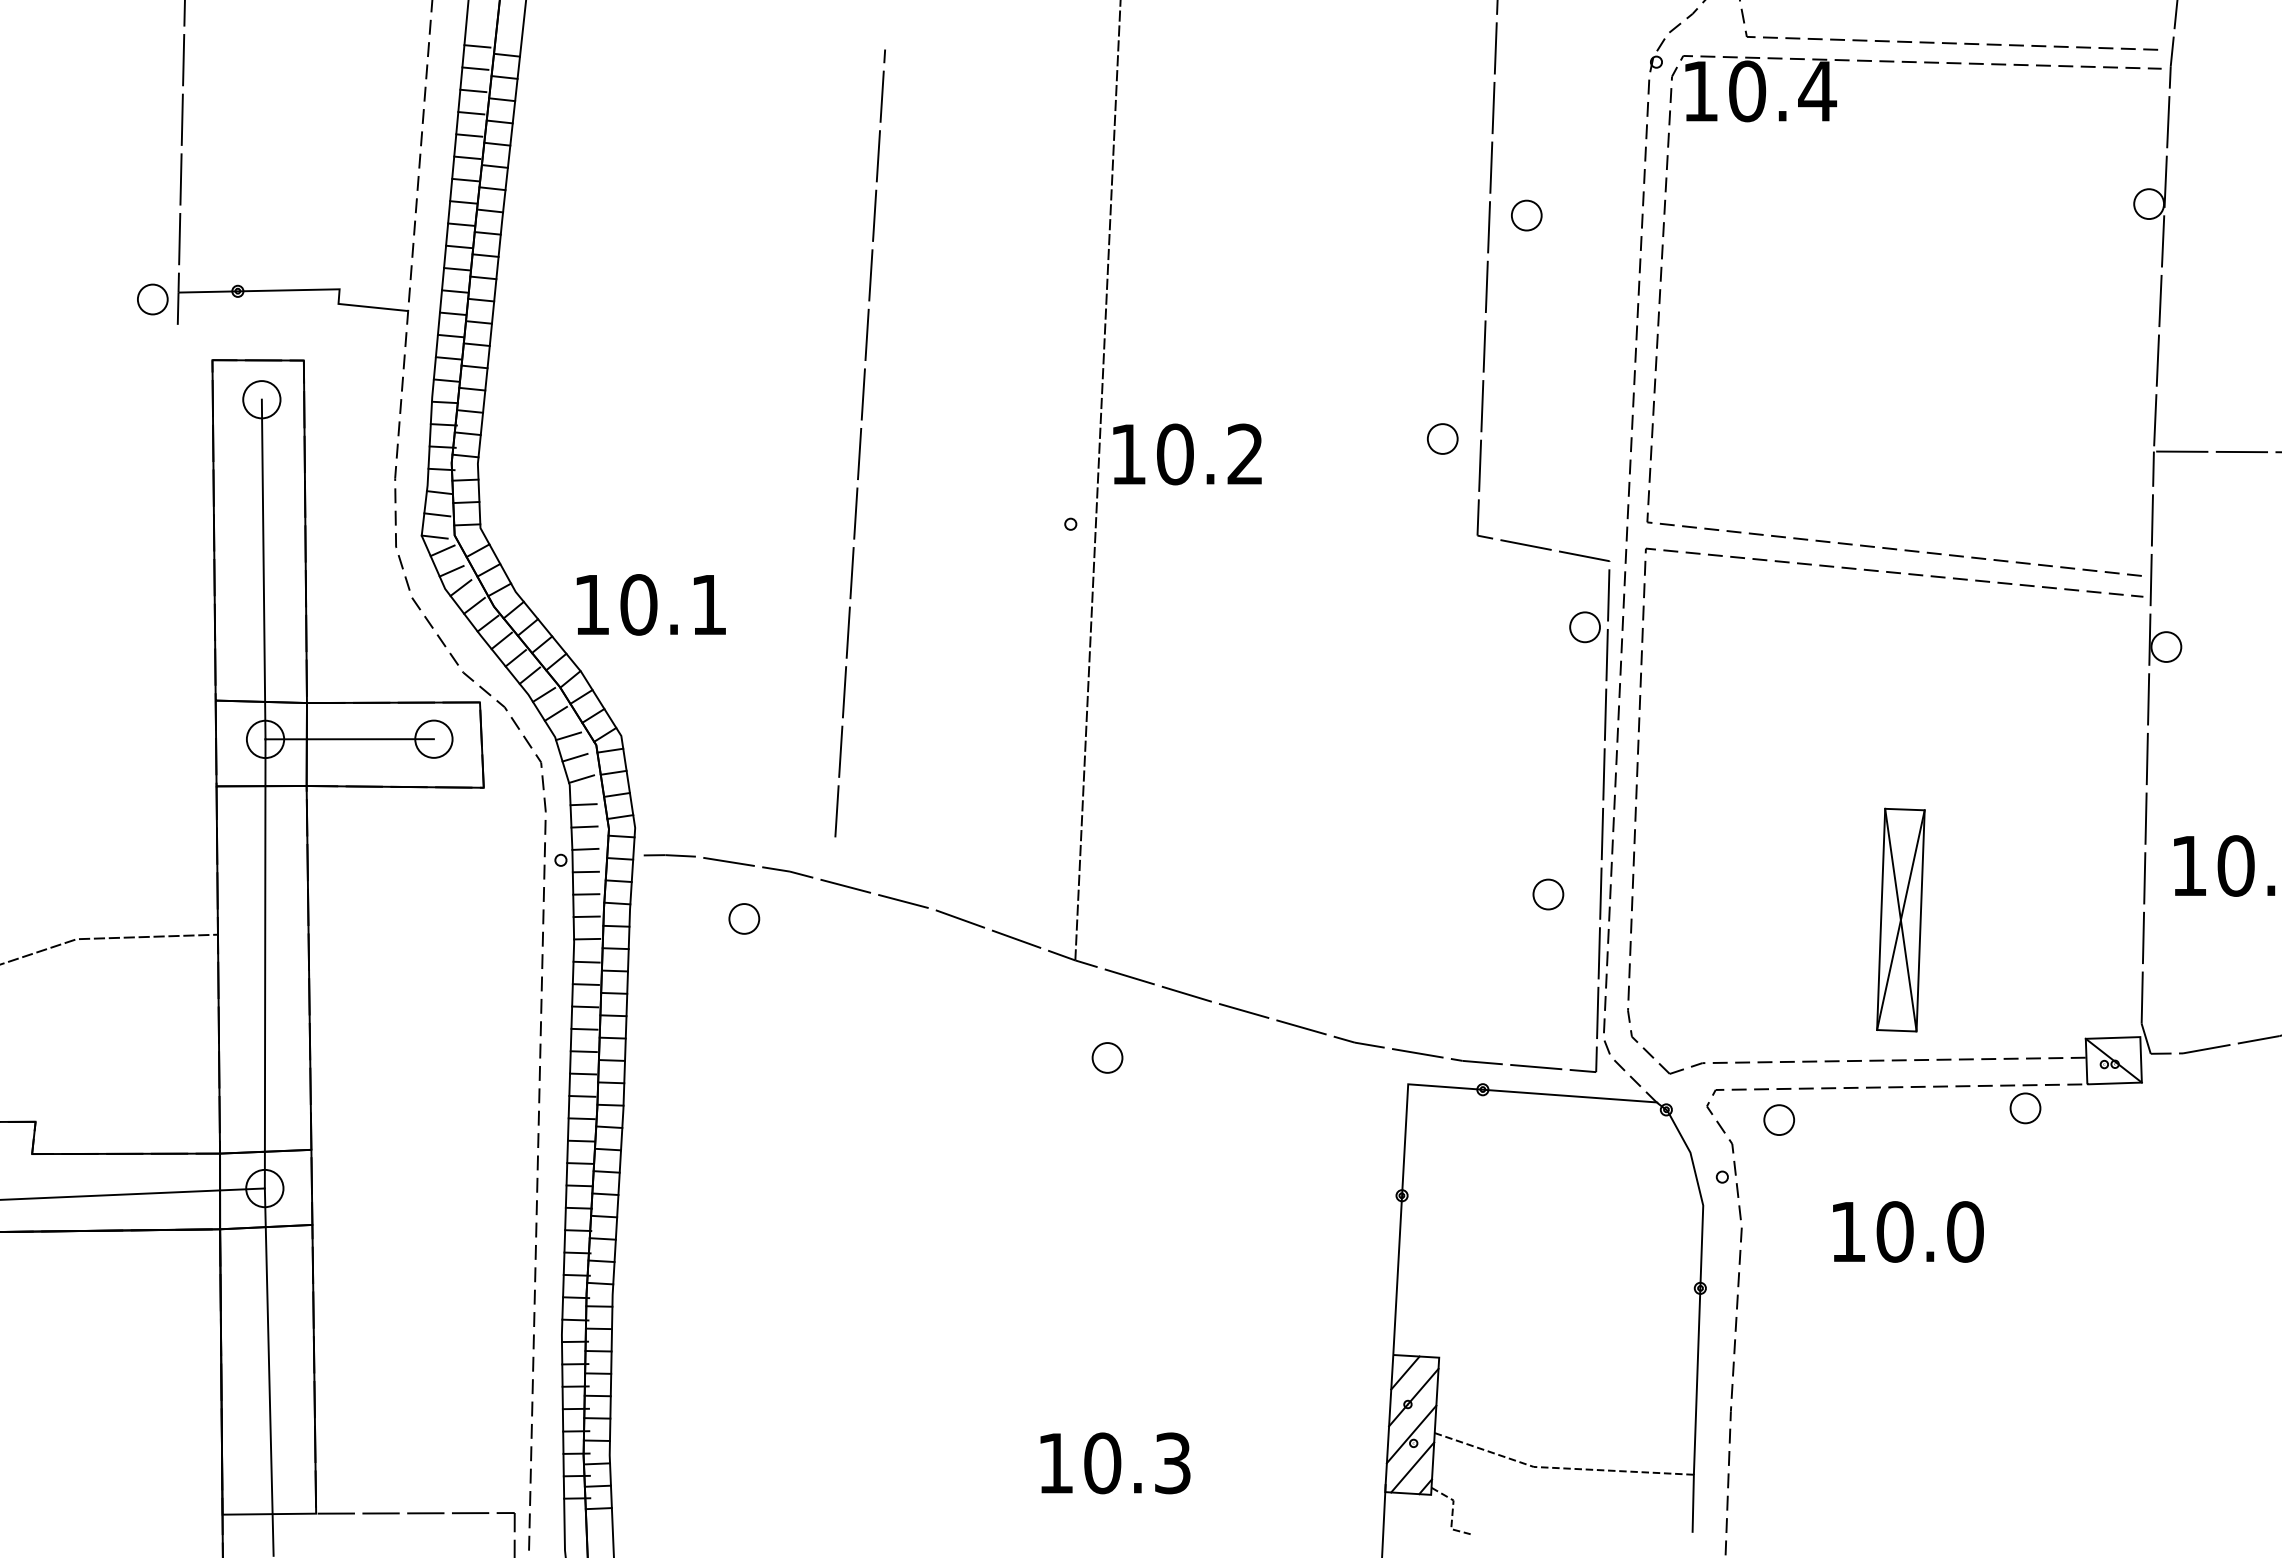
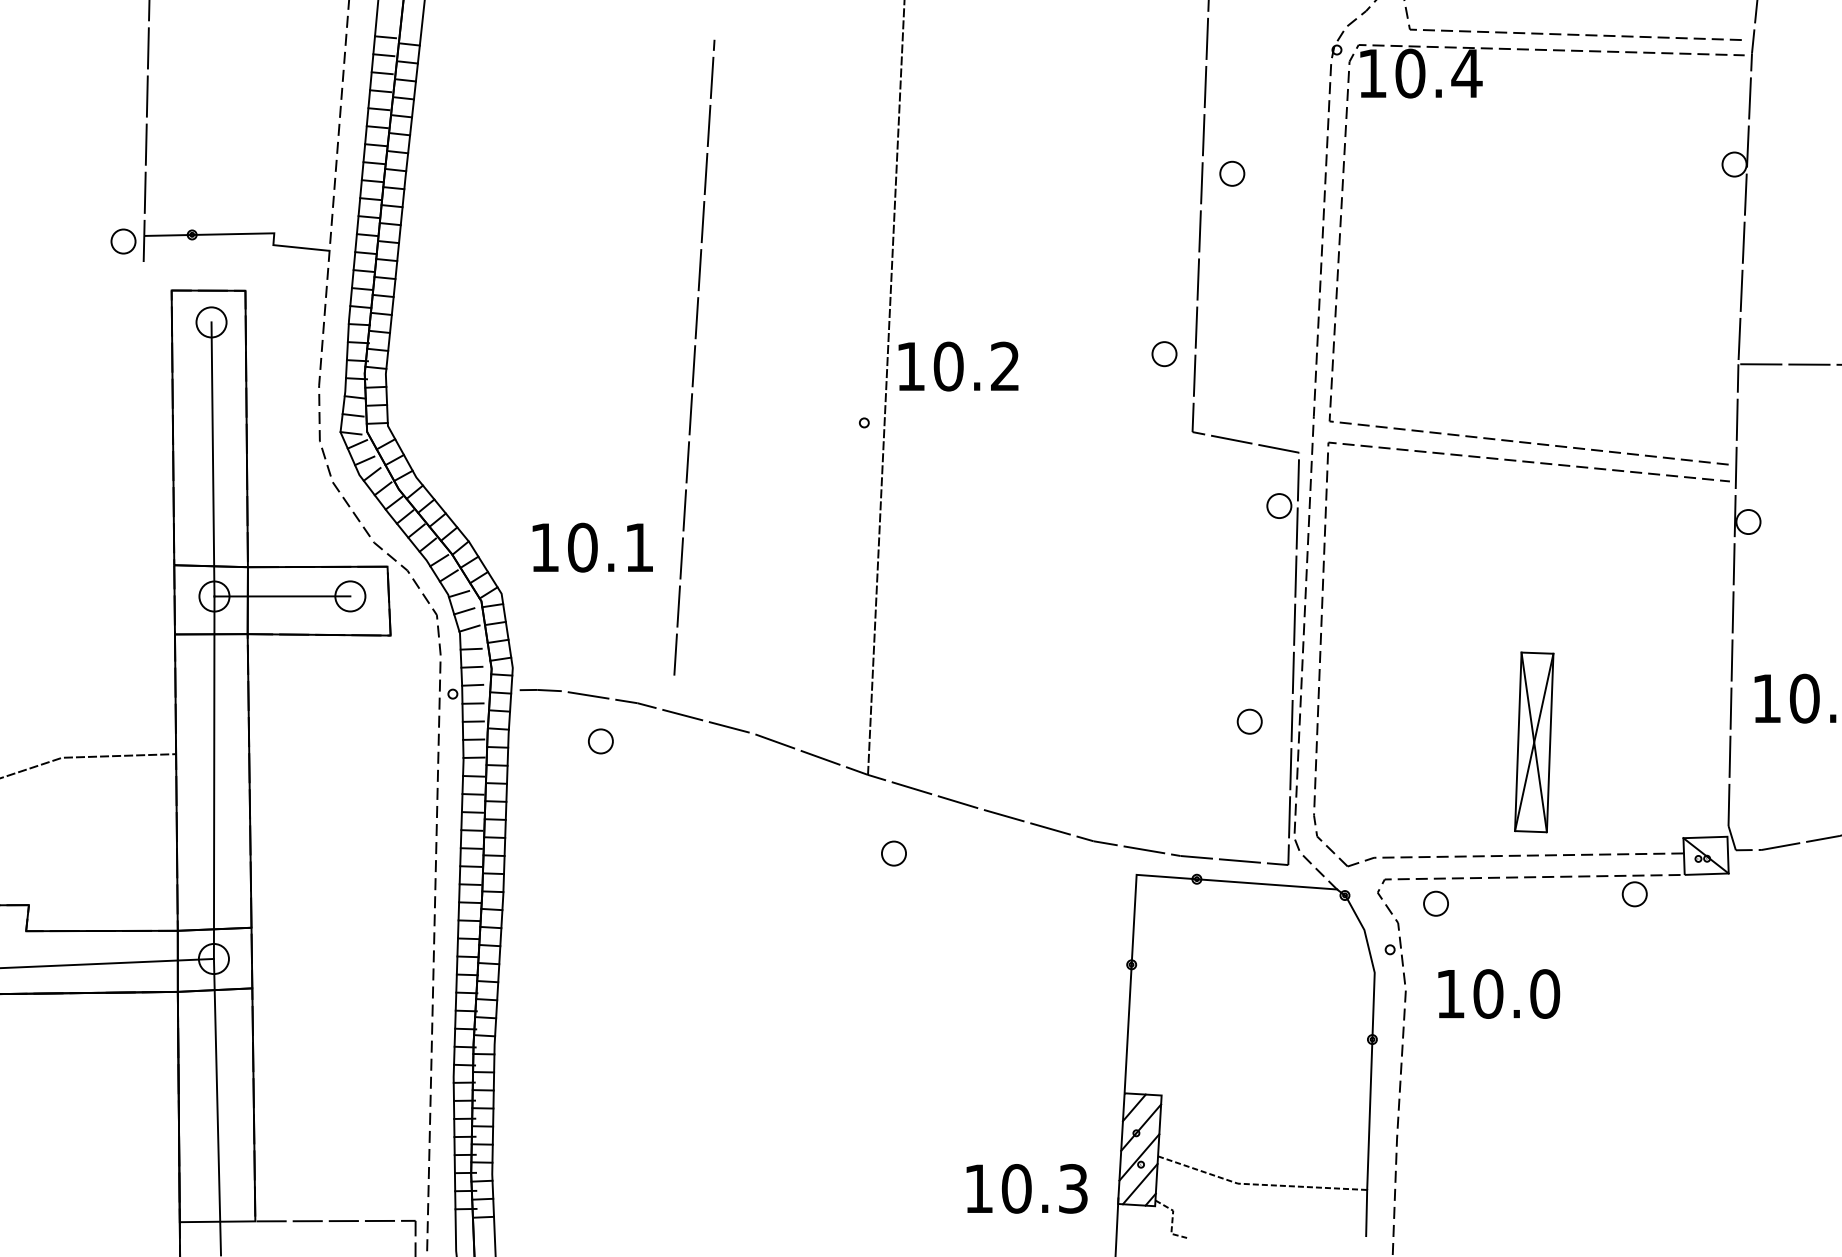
text: (650, 604) -> (592, 547), moved
text: (1908, 1231) -> (1499, 993), moved
text: (1115, 1463) -> (1027, 1188), moved

